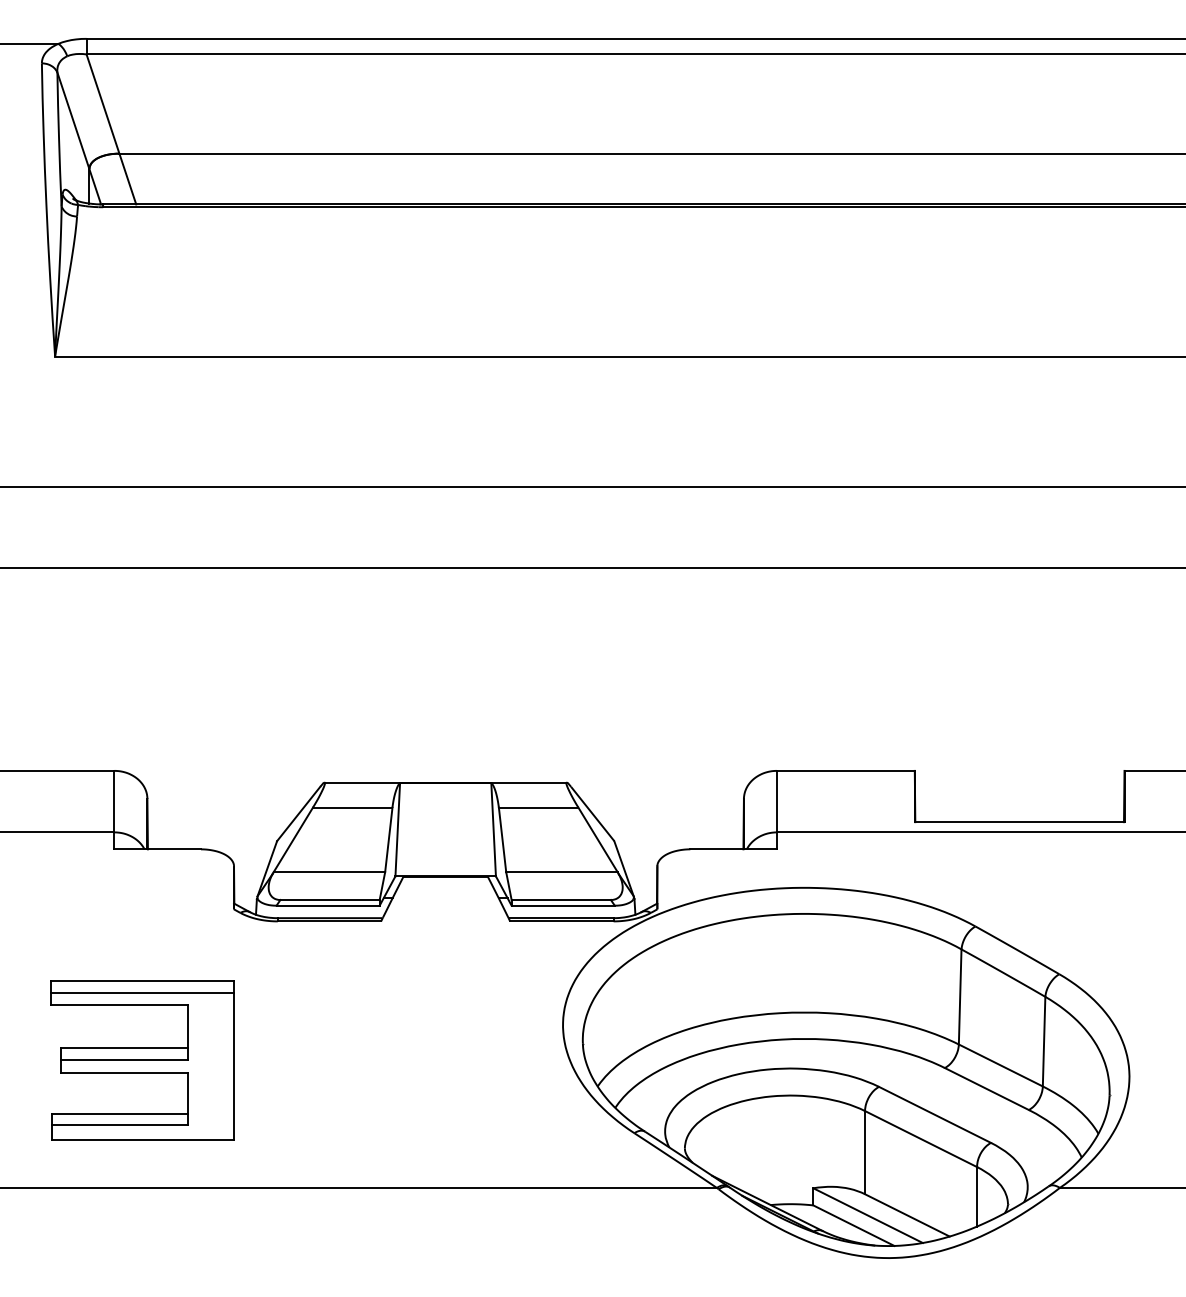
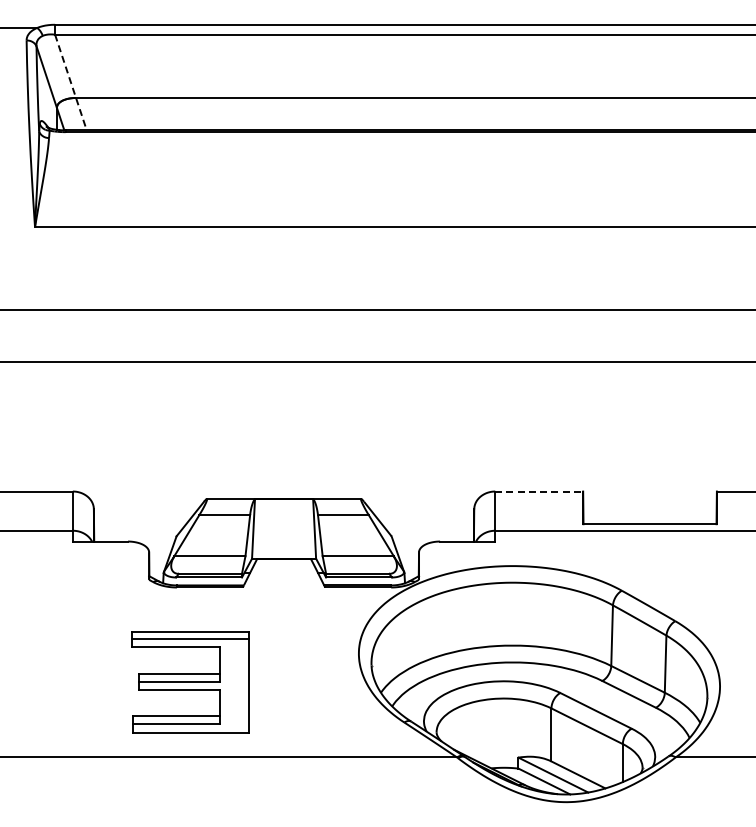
line: (112, 130) -> (71, 83), solid -> dashed
line: (846, 770) -> (539, 491), solid -> dashed
part: (142, 1060) -> (190, 682), moved

